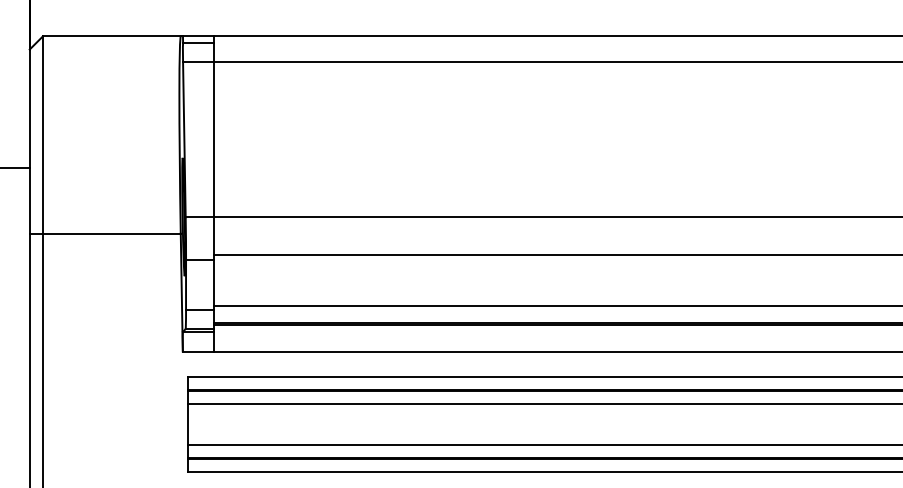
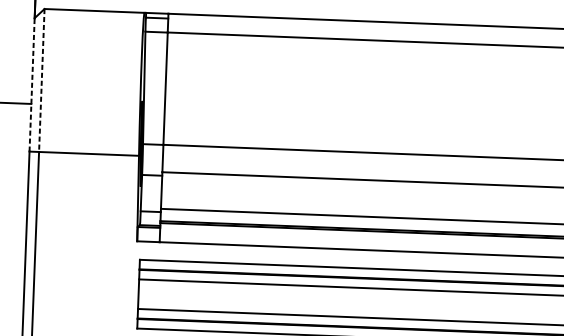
line: (42, 135) -> (41, 80), solid -> dashed
line: (29, 141) -> (31, 84), solid -> dashed

